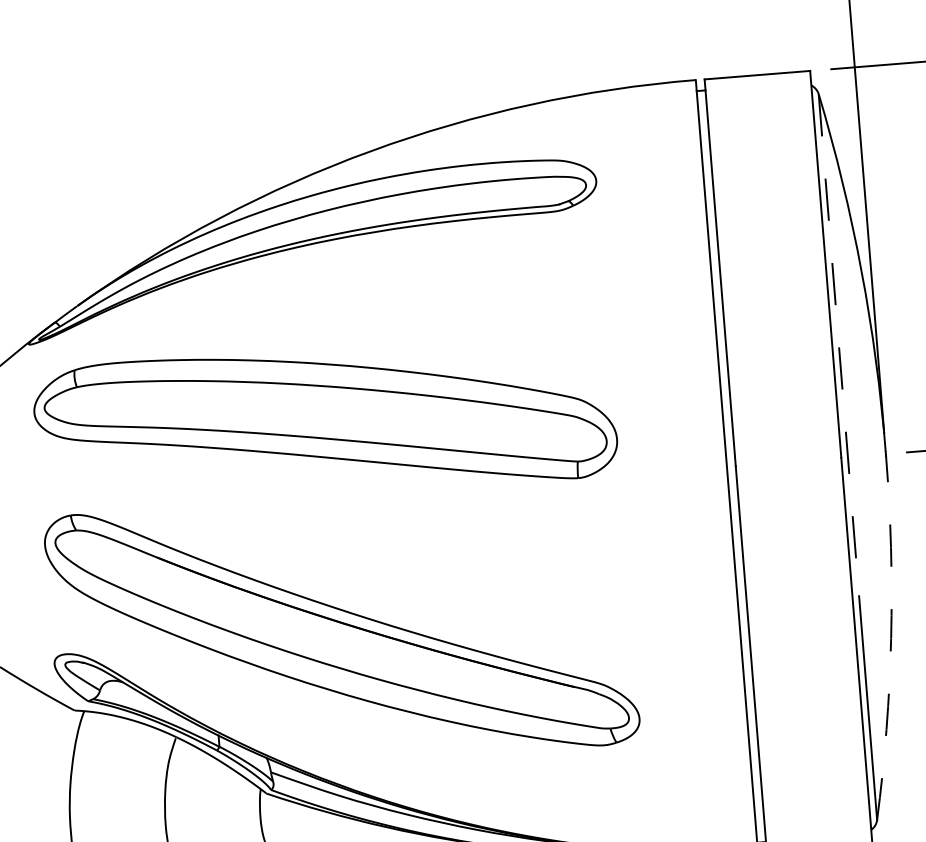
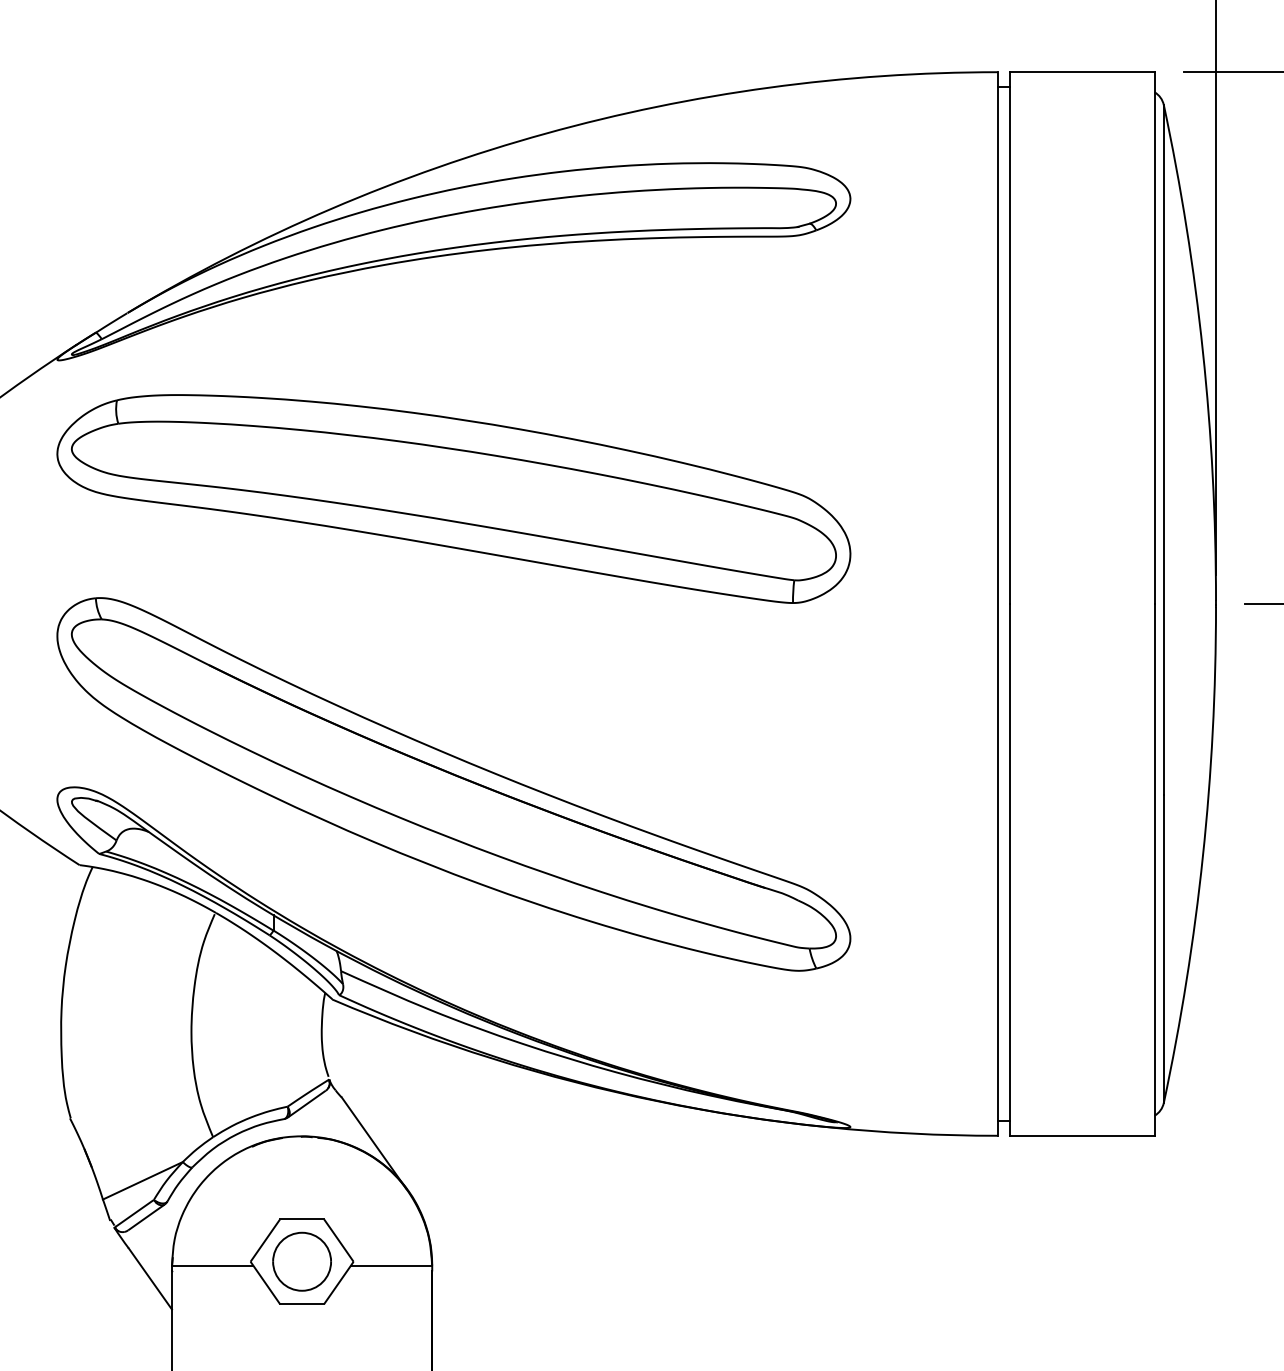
line: (838, 345) -> (1163, 450), dashed -> solid
arc: (890, 638) -> (1202, 856), dashed -> solid

